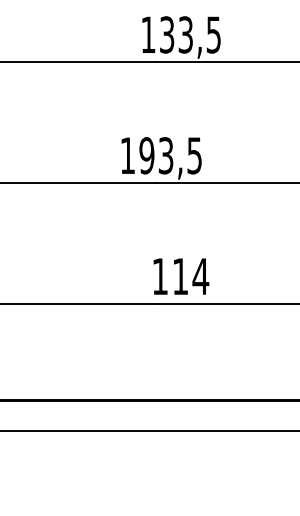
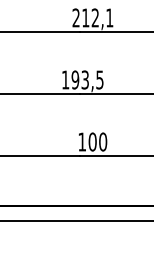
text: (180, 34) -> (92, 17), 133,5 -> 212,1
text: (189, 275) -> (97, 141), 114 -> 100

